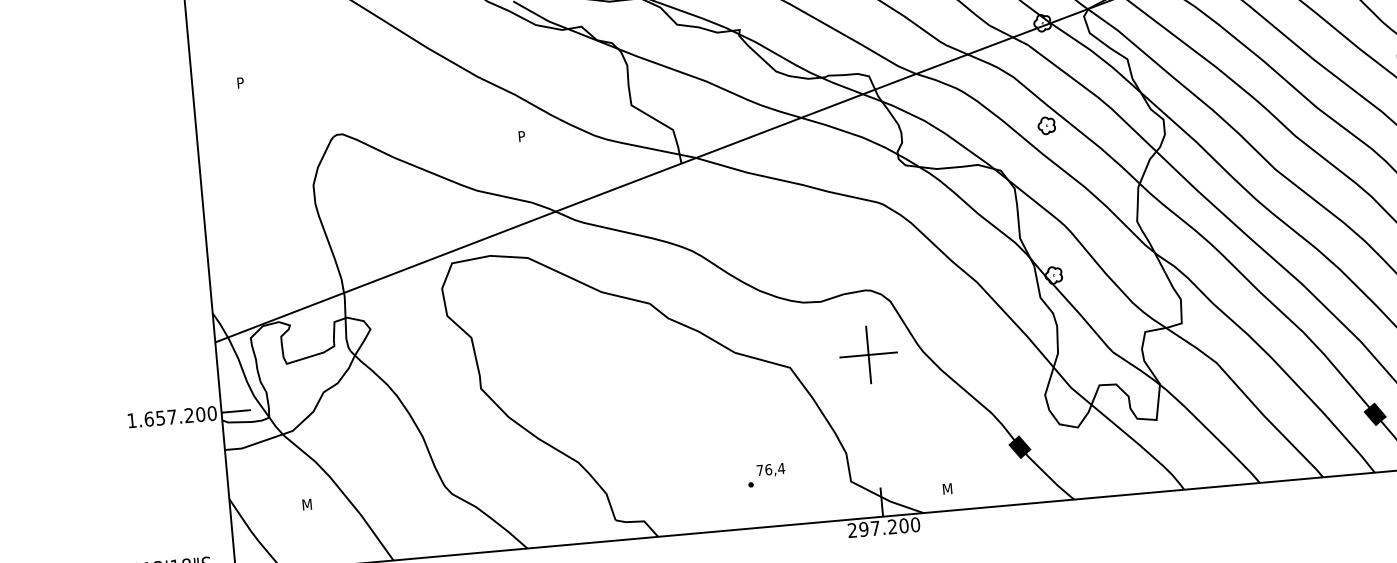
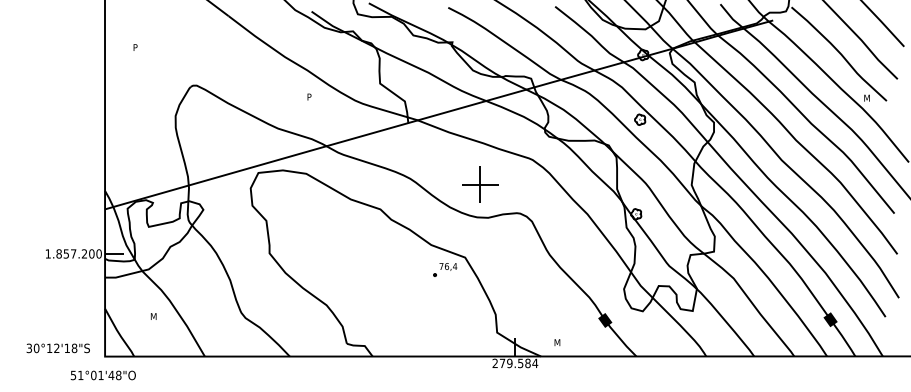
part: (868, 354) -> (480, 184), moved
text: (148, 418) -> (58, 253), 1.657.200 -> 1.857.200
part: (766, 474) -> (445, 269), moved
text: (889, 527) -> (518, 363), 297.200 -> 279.584

